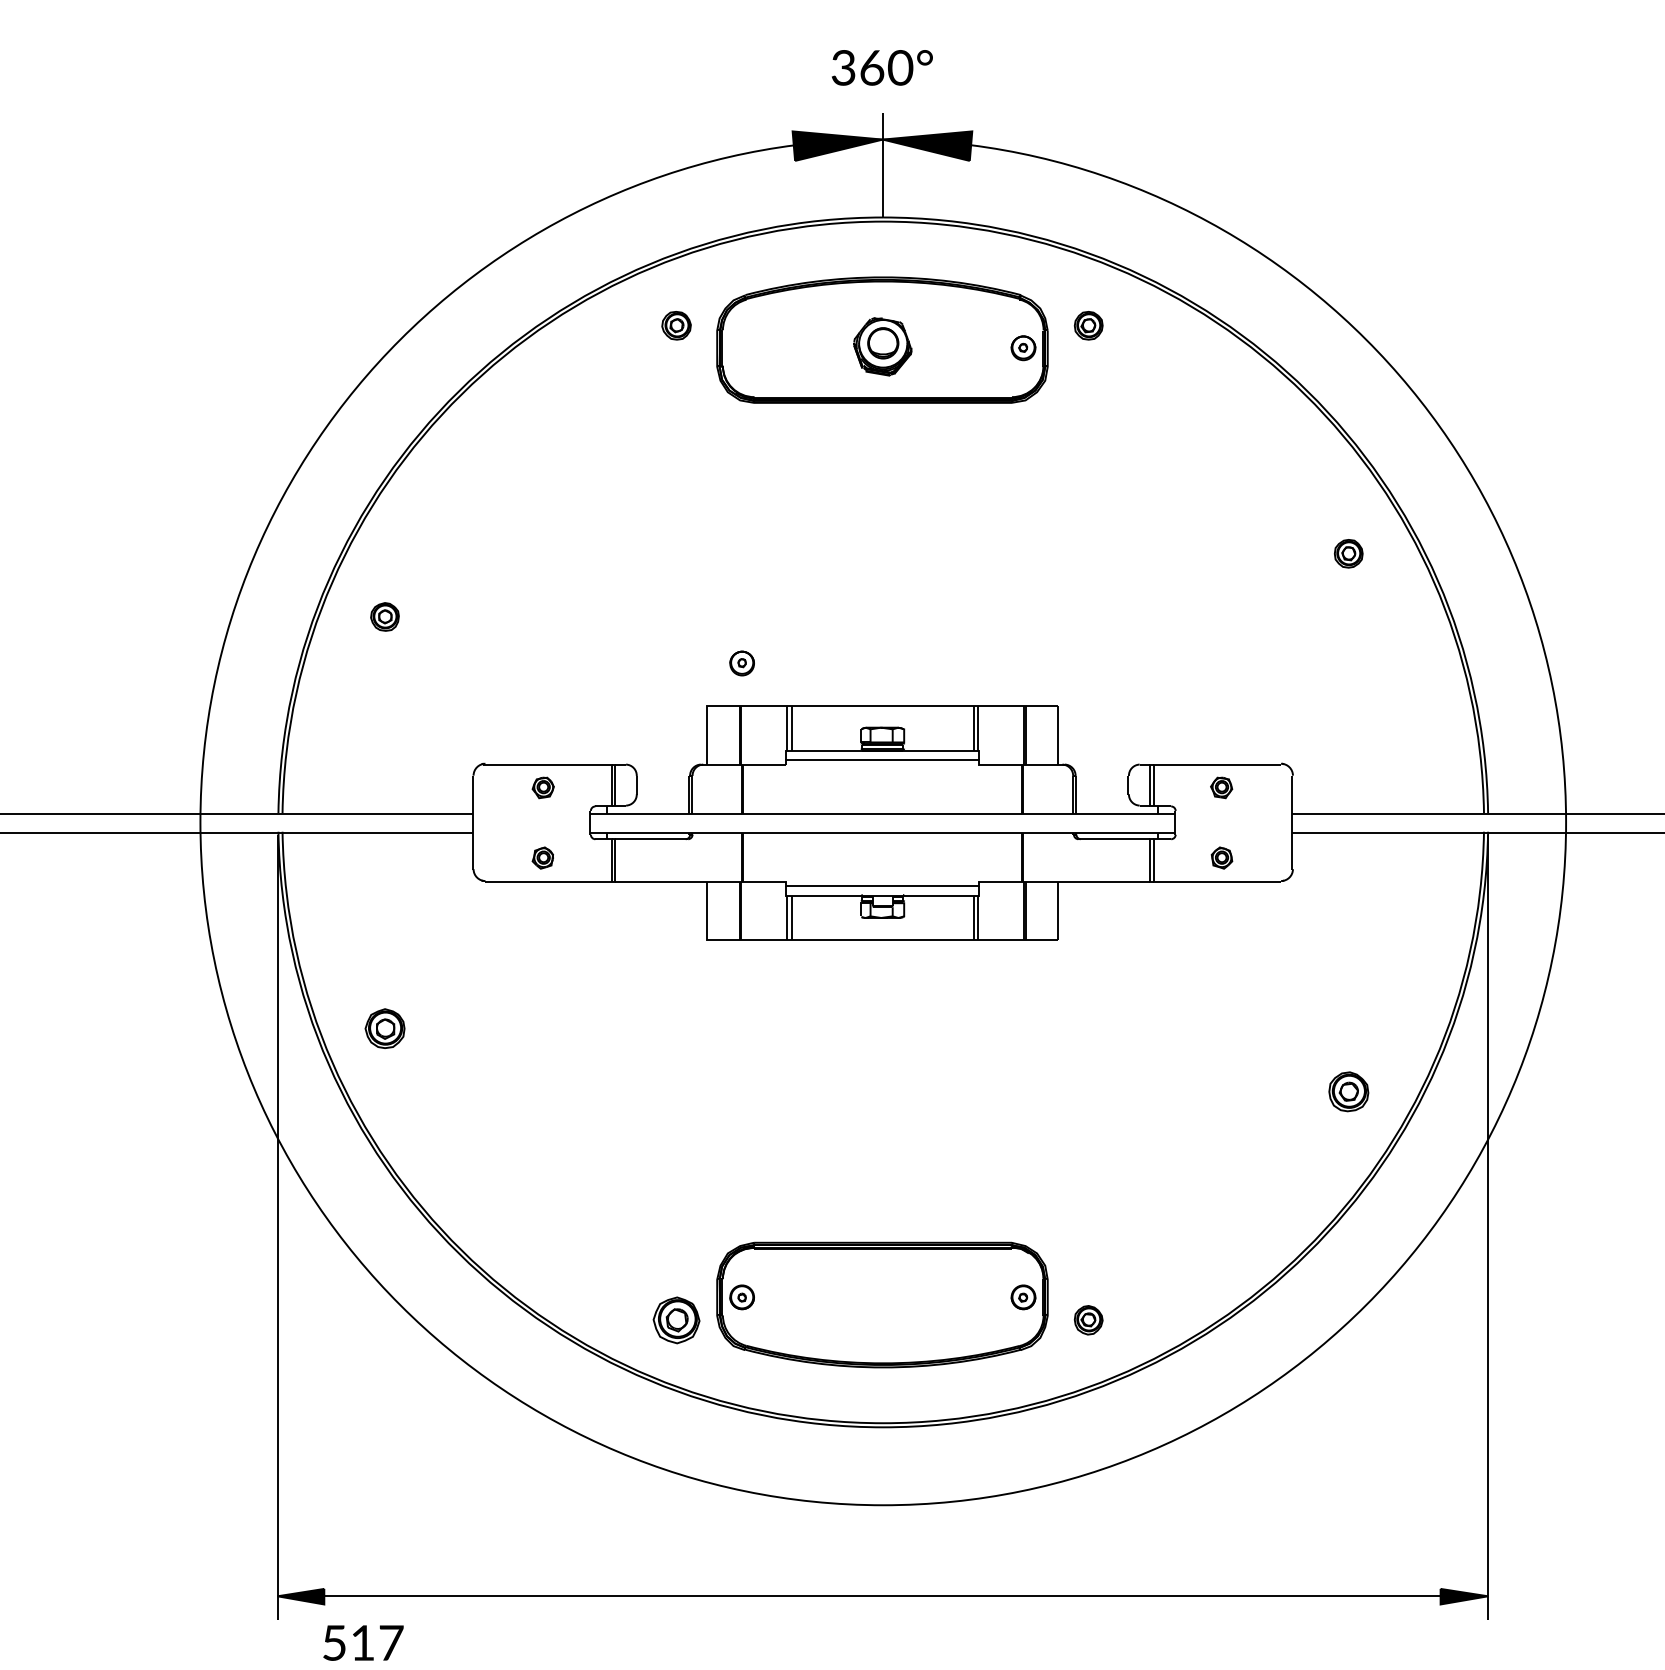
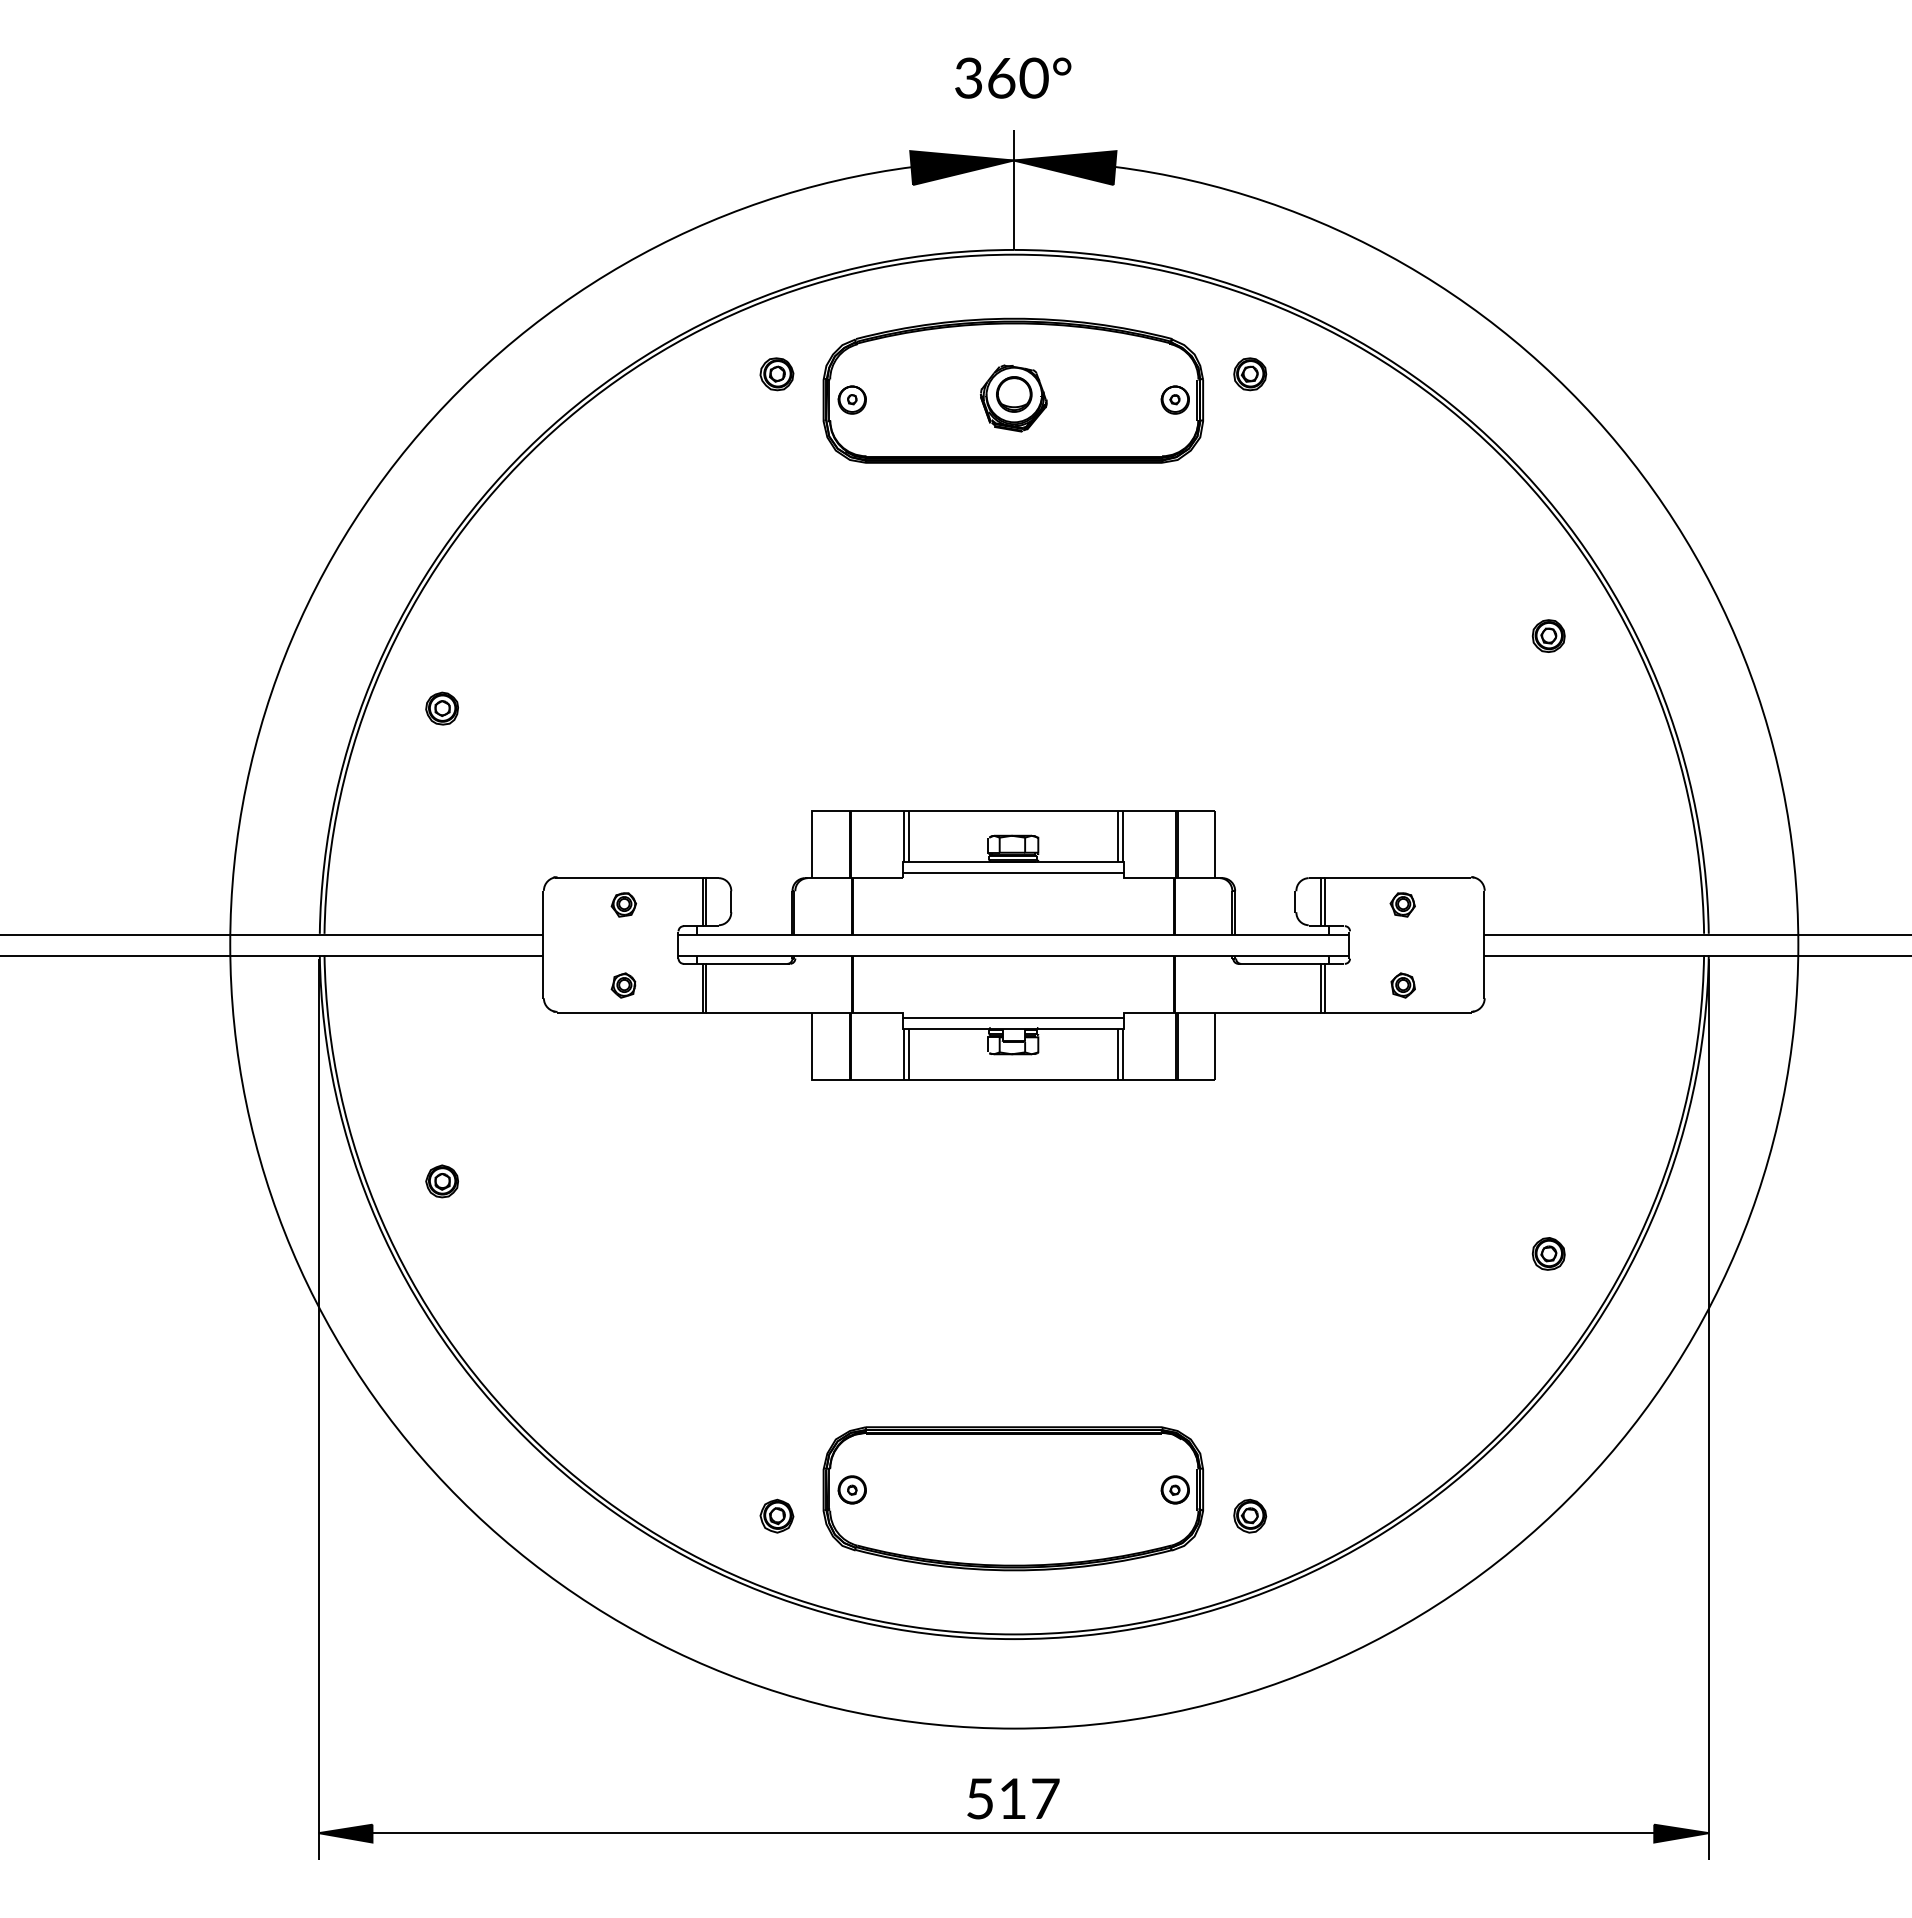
part: (741, 662) -> (851, 399), moved
part: (384, 1028) -> (441, 1181), size x0.71
part: (1348, 1091) -> (1548, 1253), size x0.71
part: (676, 1319) -> (776, 1515), size x0.62
text: (363, 1642) -> (1013, 1798), moved

